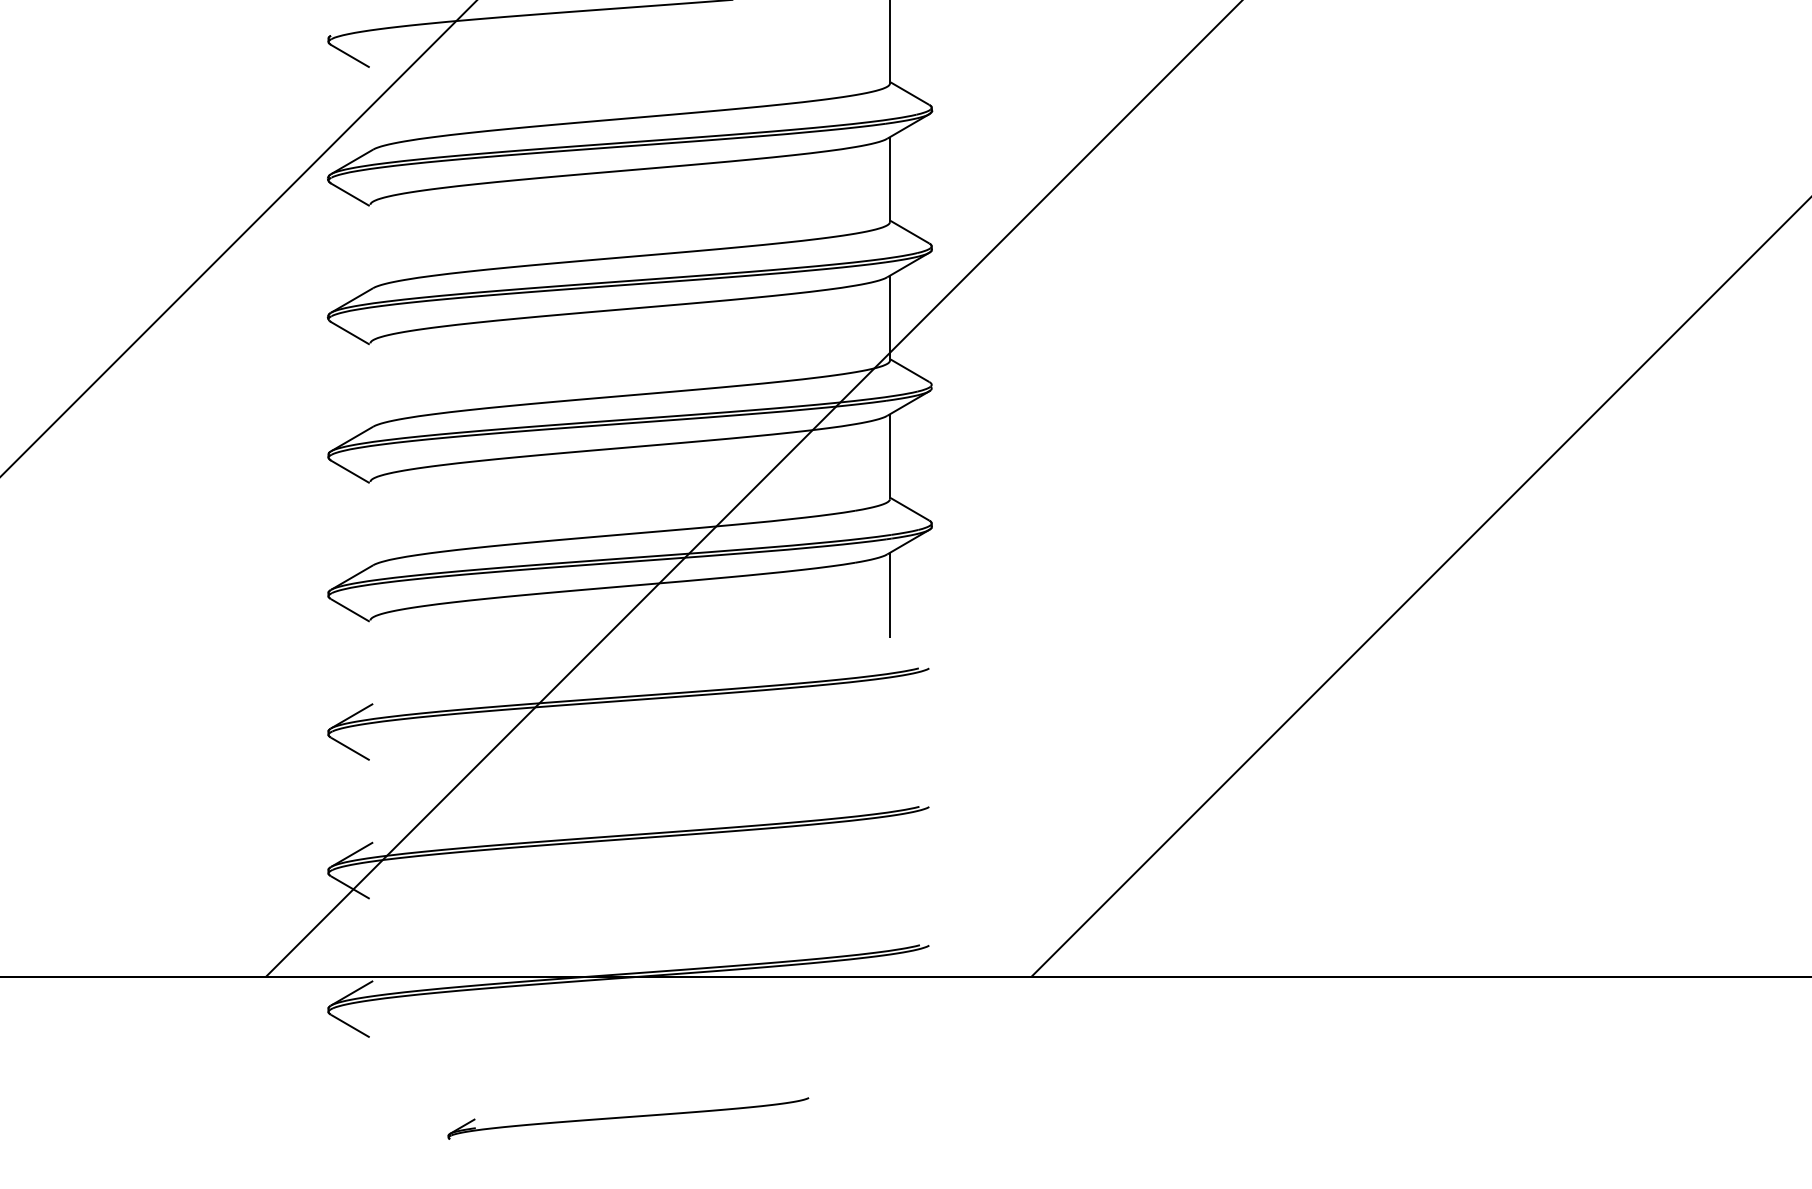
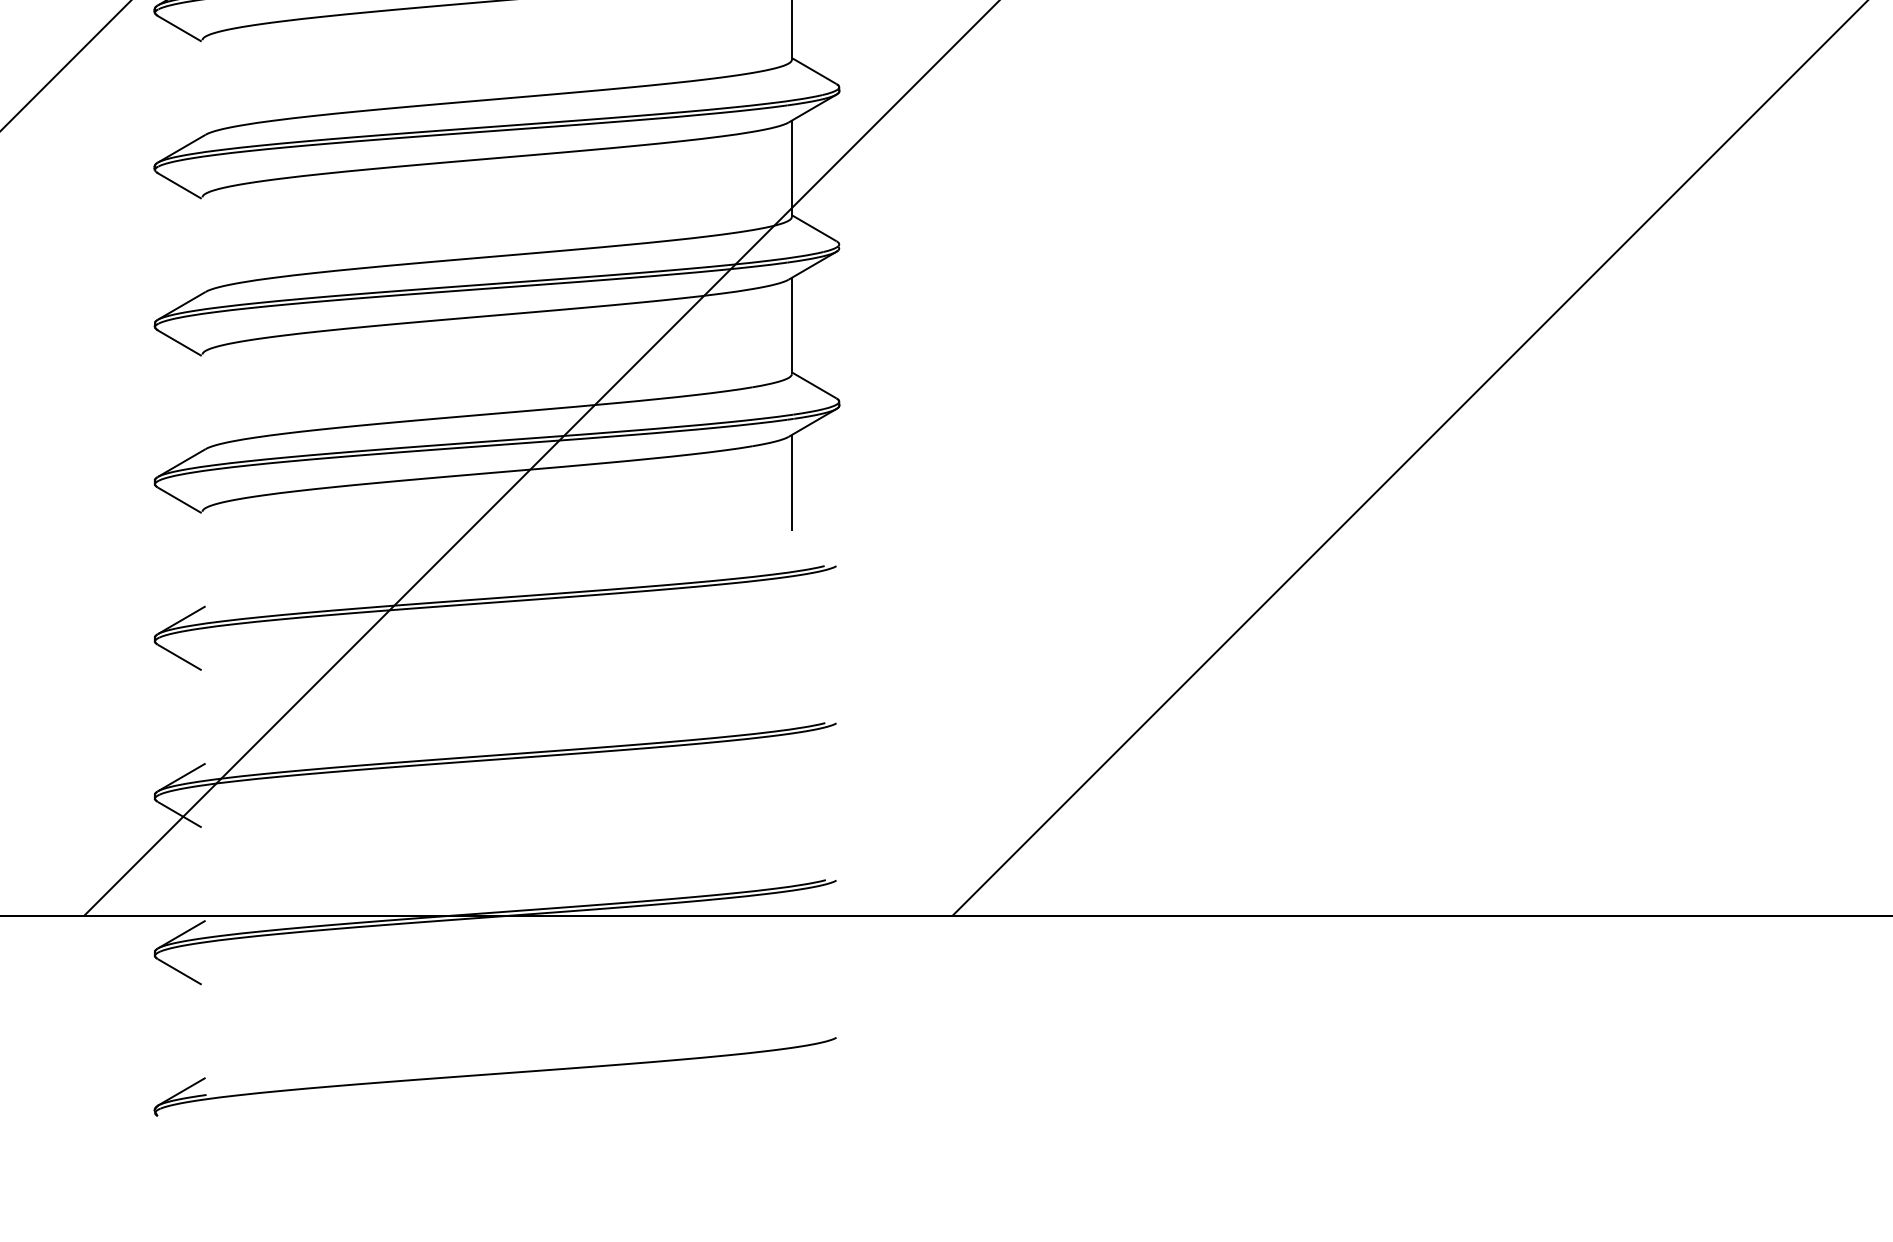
part: (628, 1118) -> (495, 1076), size x1.67

